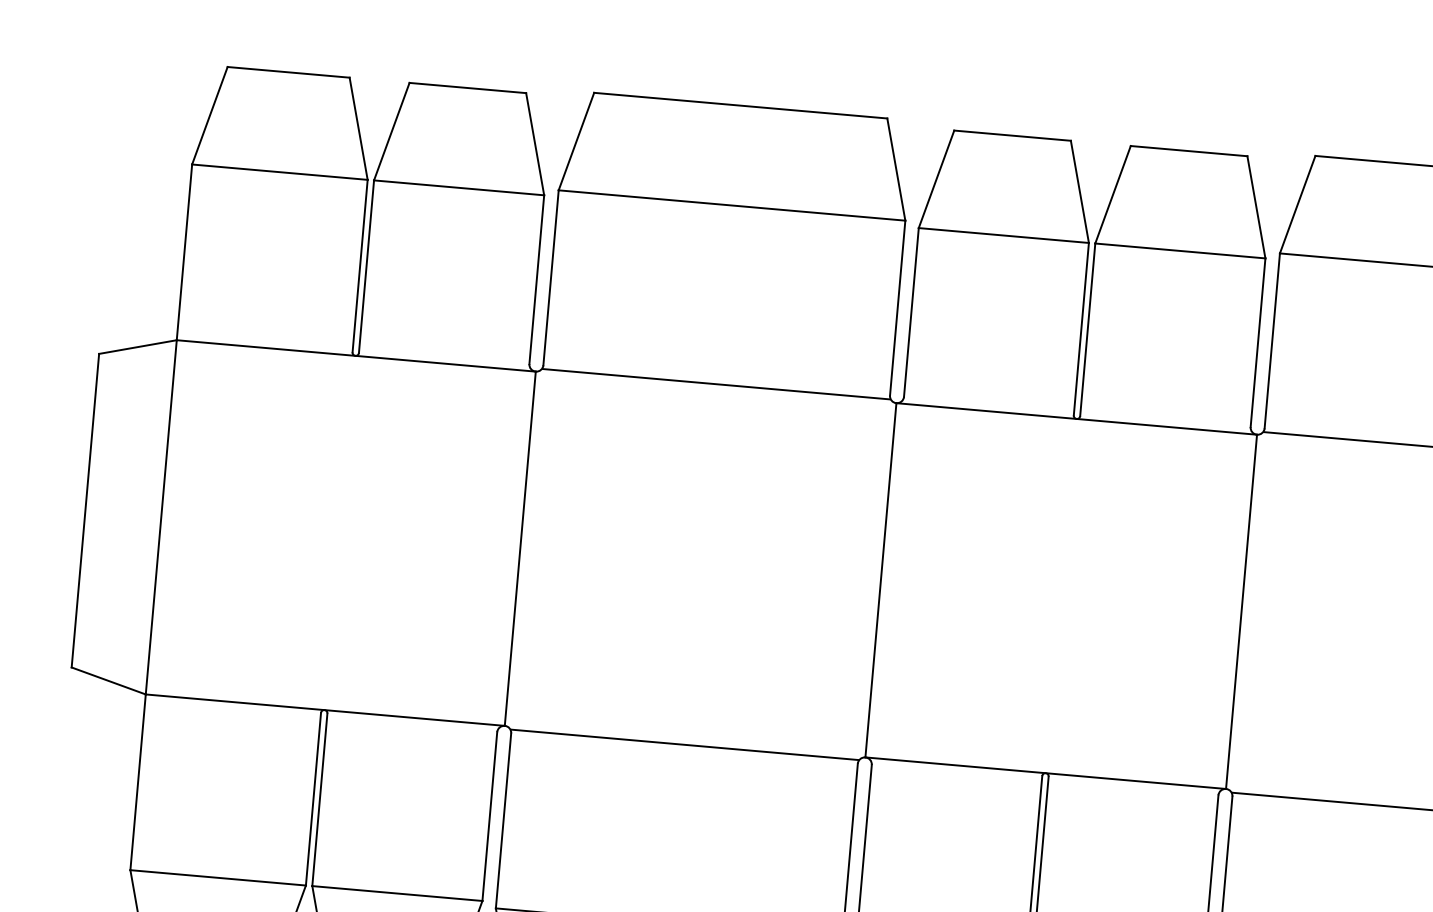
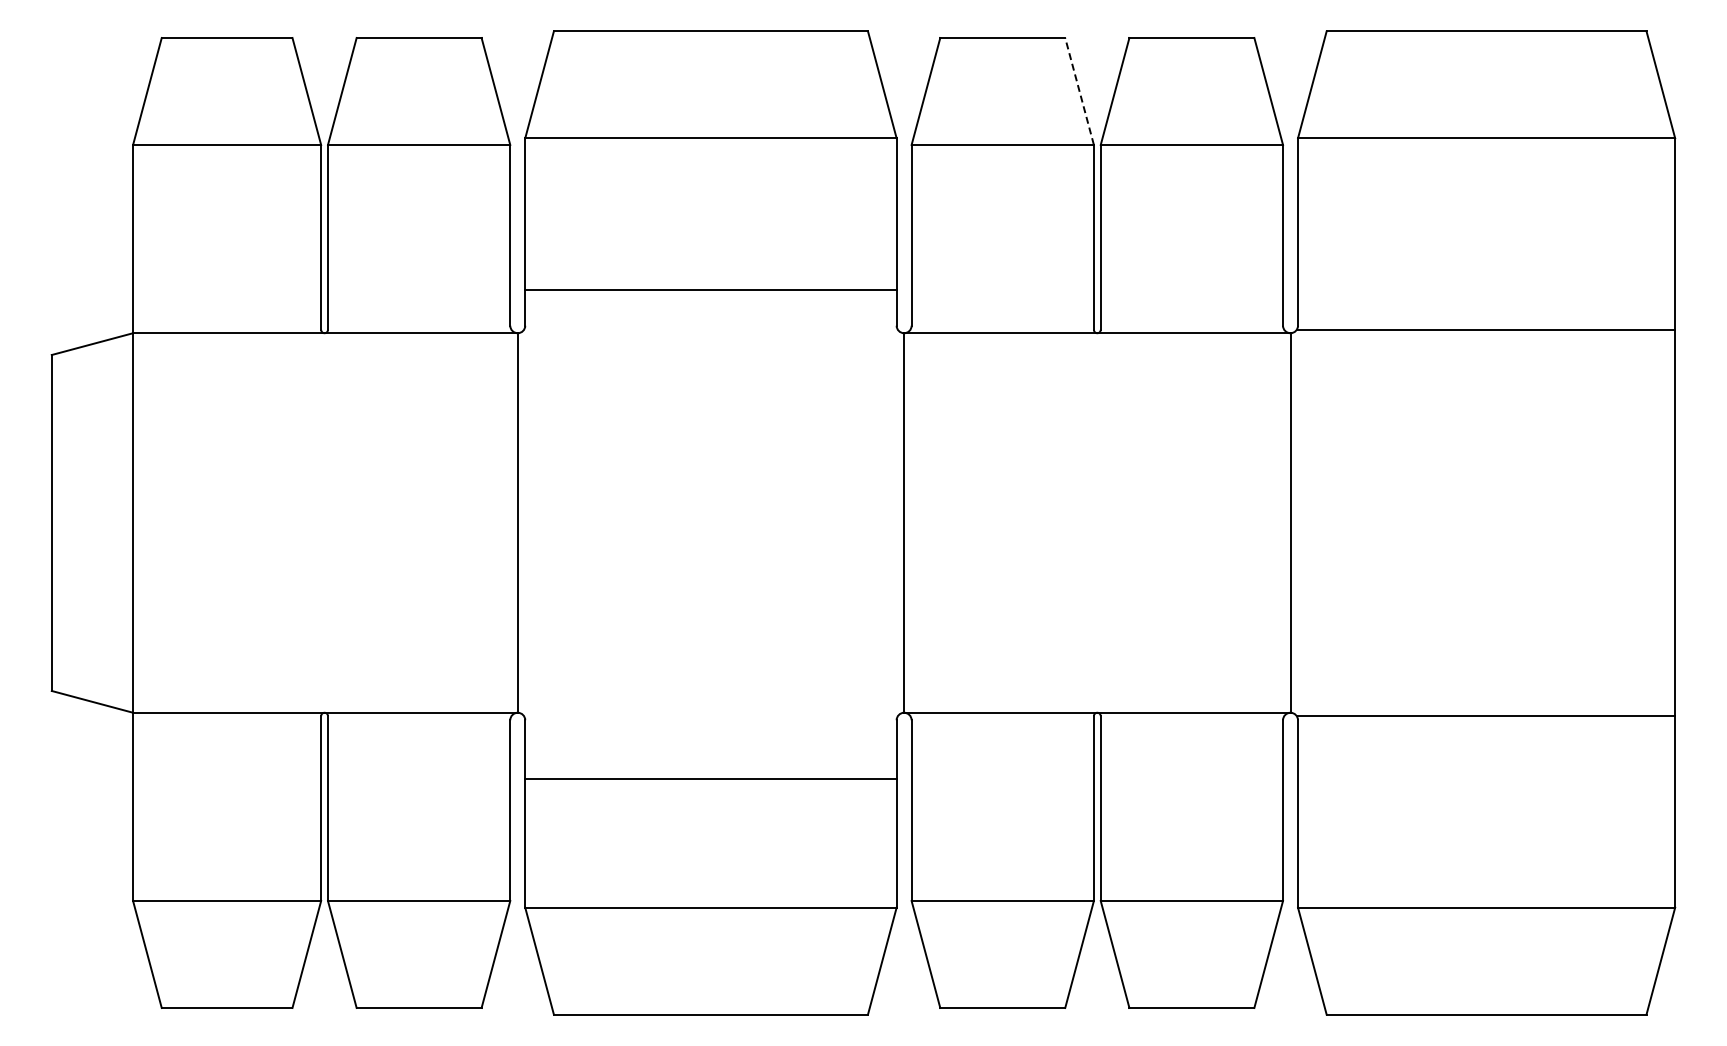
line: (1079, 190) -> (1079, 90), solid -> dashed
line: (715, 383) -> (710, 289), moved
line: (684, 745) -> (710, 779), moved

